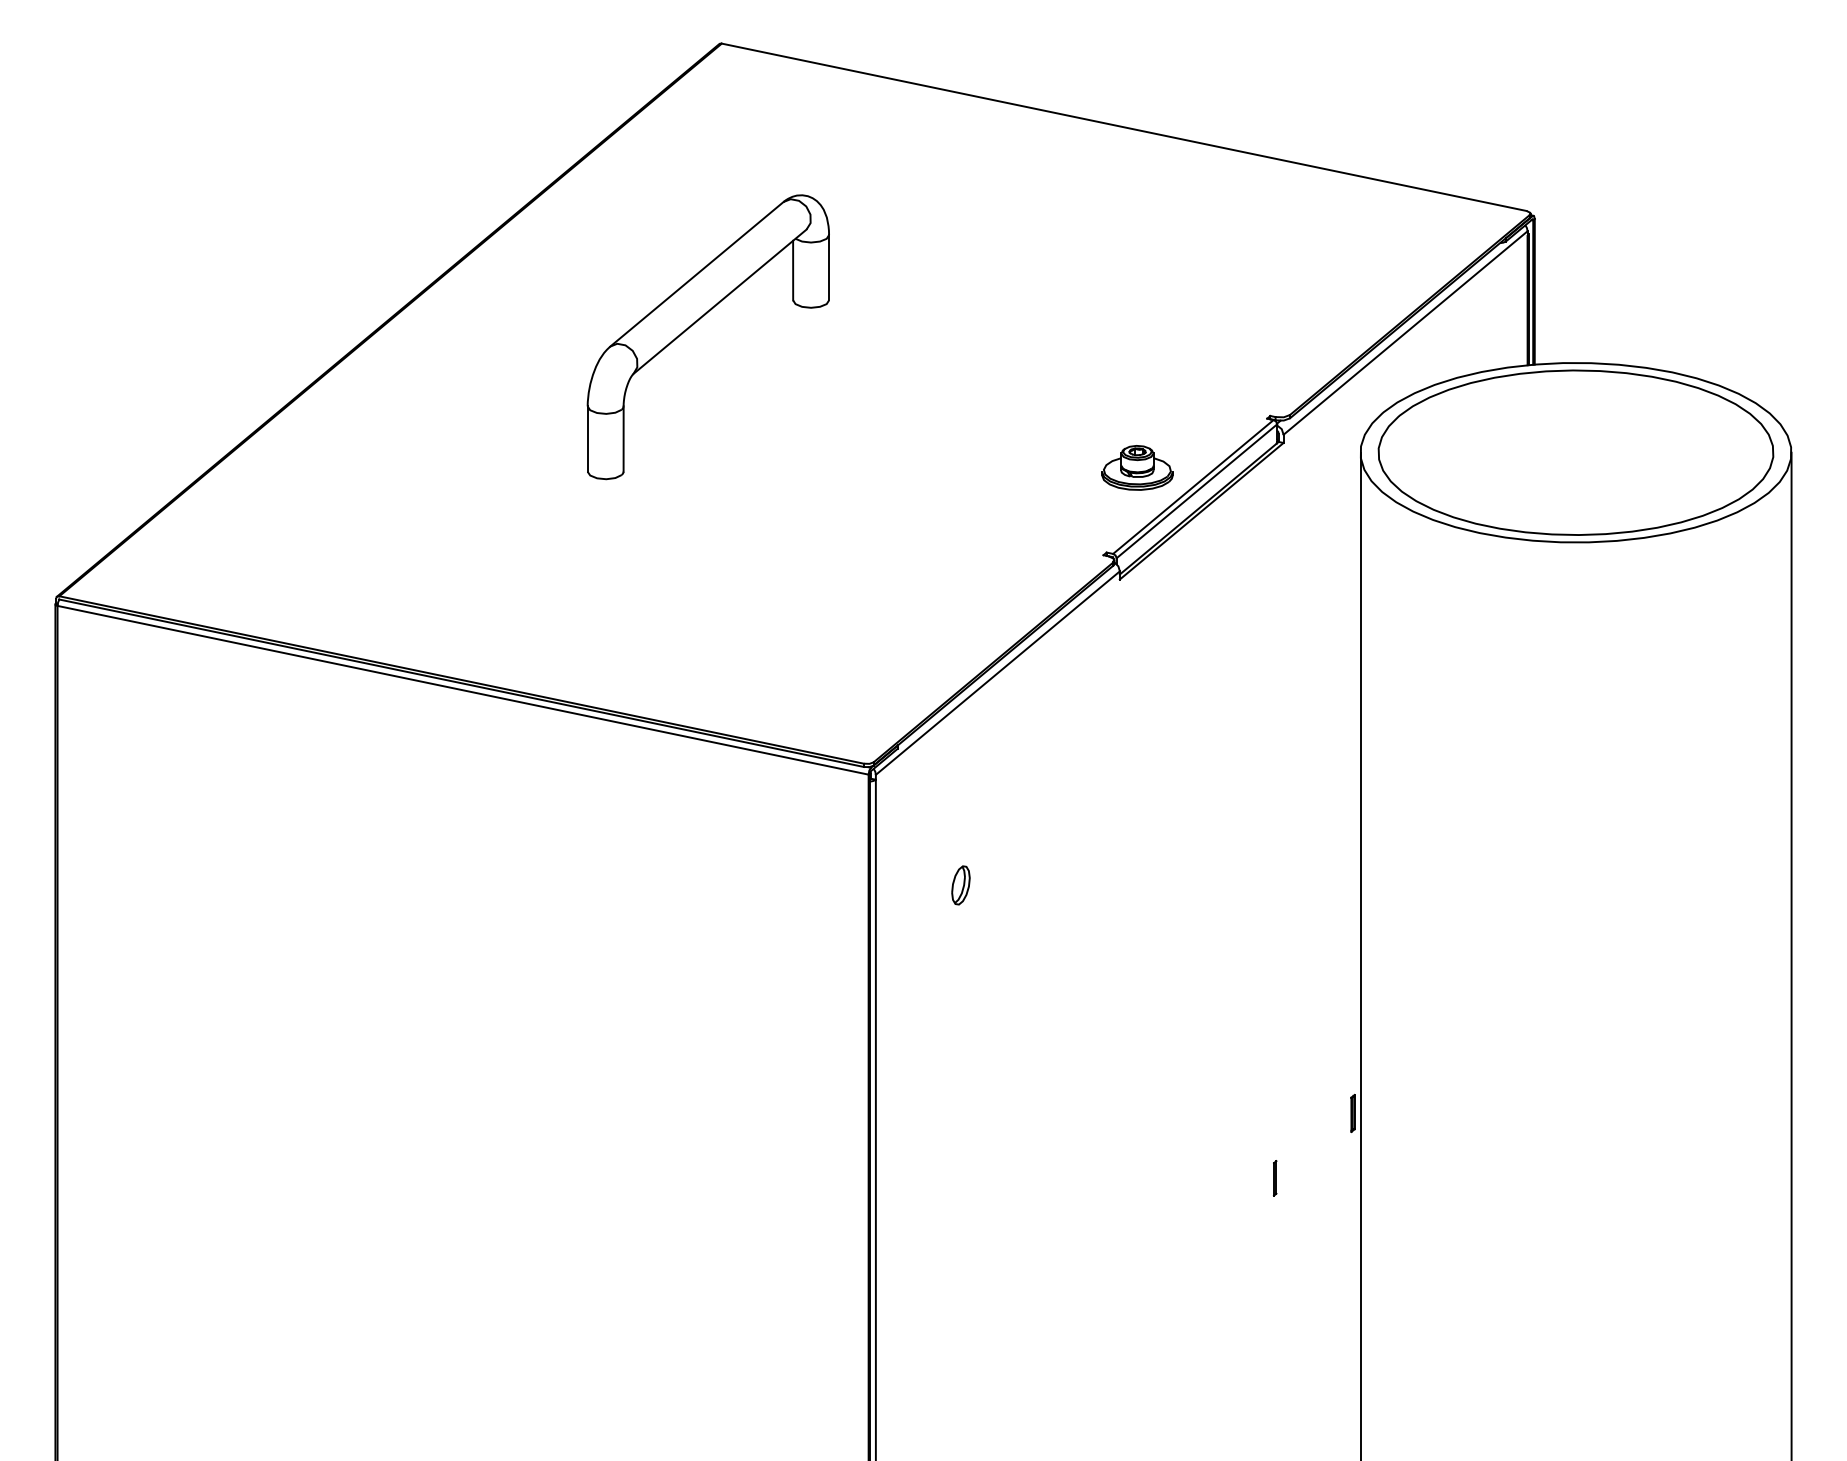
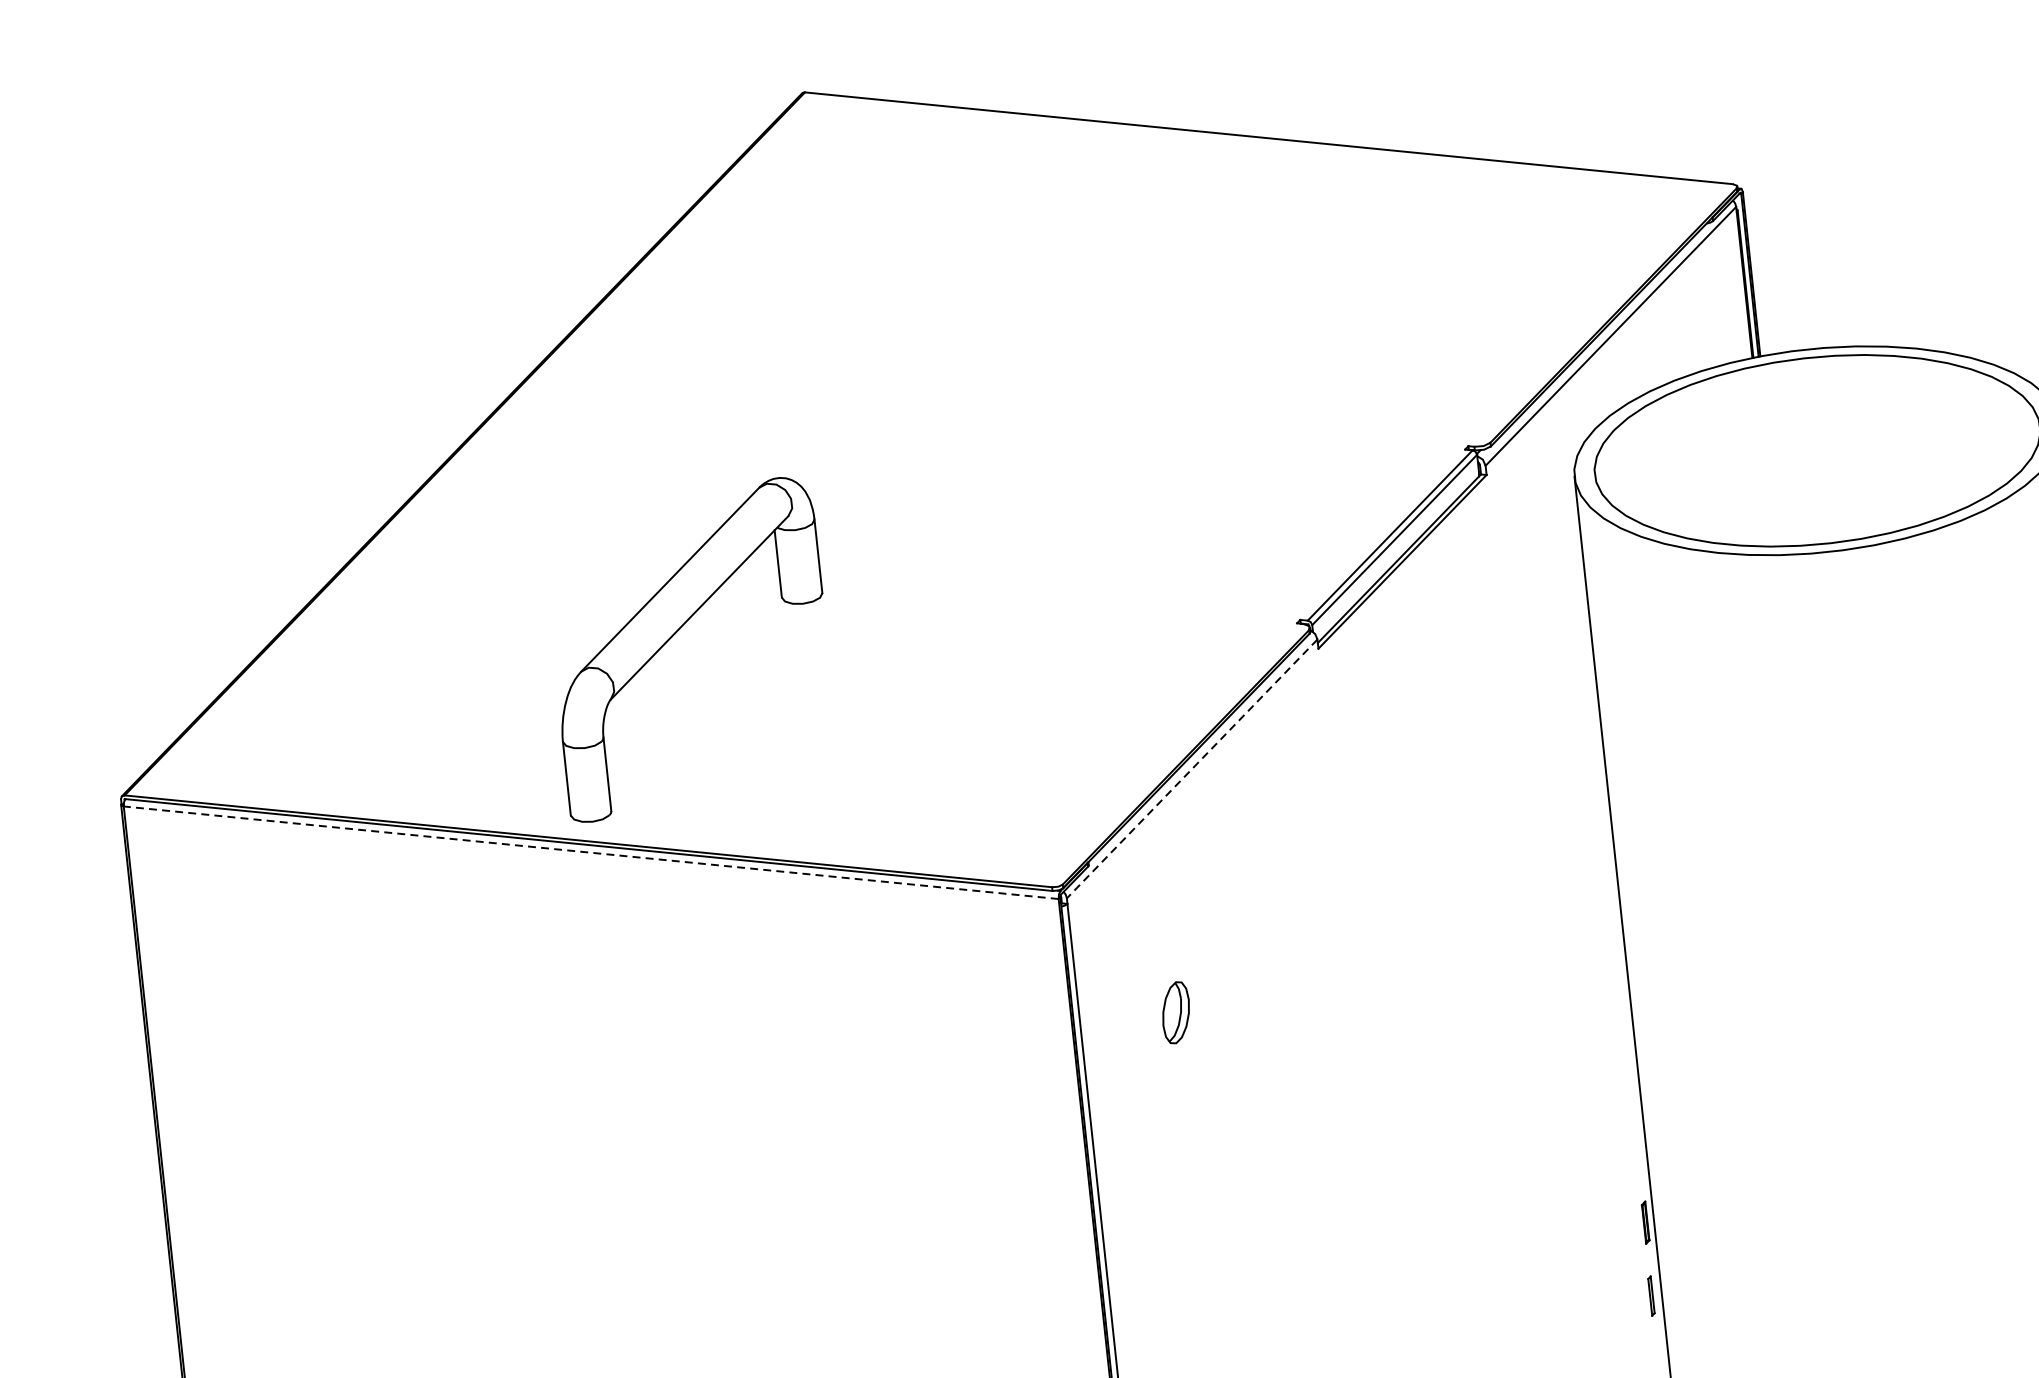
part: (694, 324) -> (673, 636), moved
part: (1137, 467) -> (1324, 520), removed
line: (997, 673) -> (1191, 769), solid -> dashed
line: (462, 690) -> (590, 853), solid -> dashed
part: (960, 885) -> (1175, 1012), size x1.4
line: (1275, 1178) -> (1651, 1296), moved

